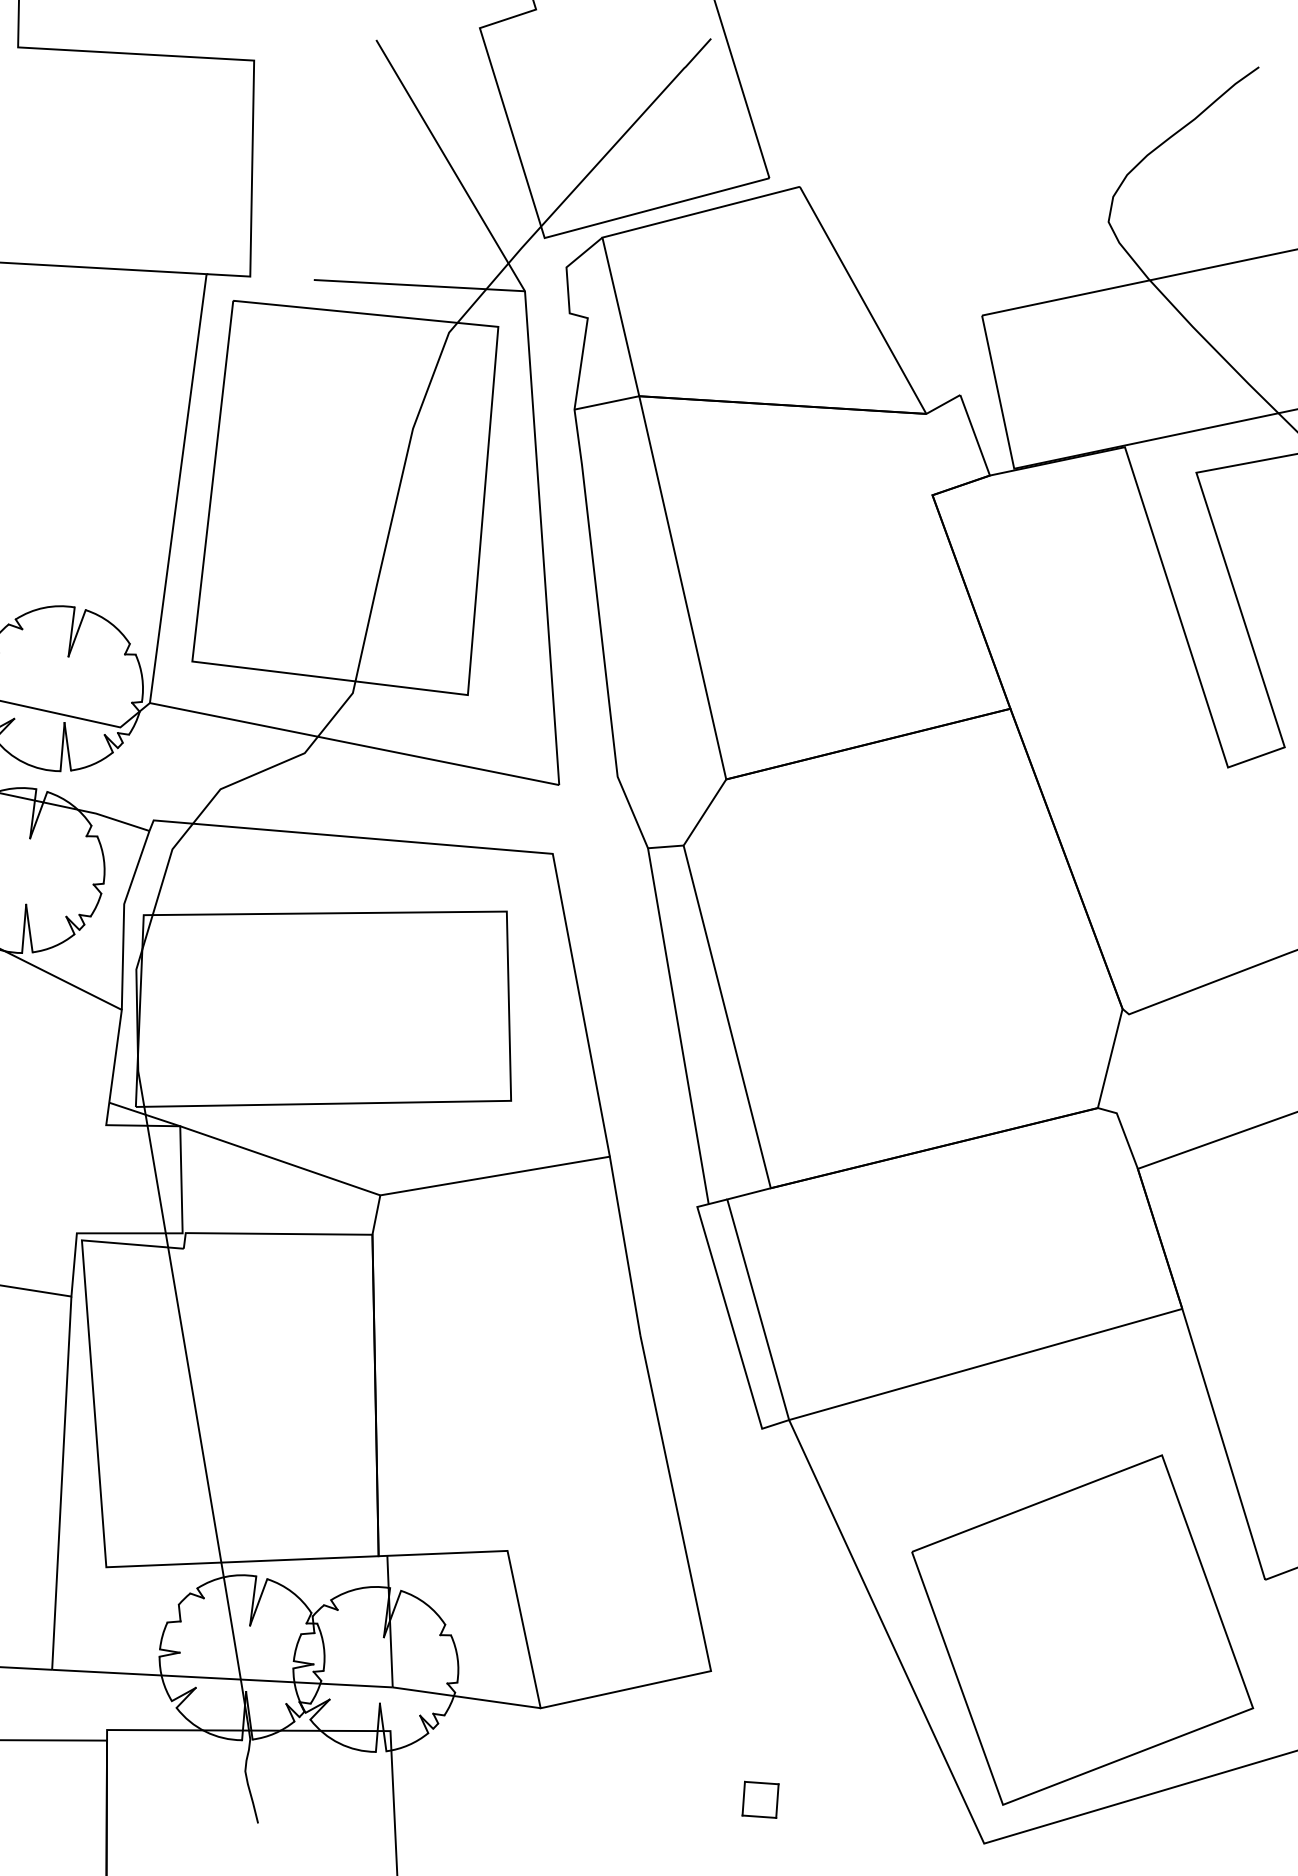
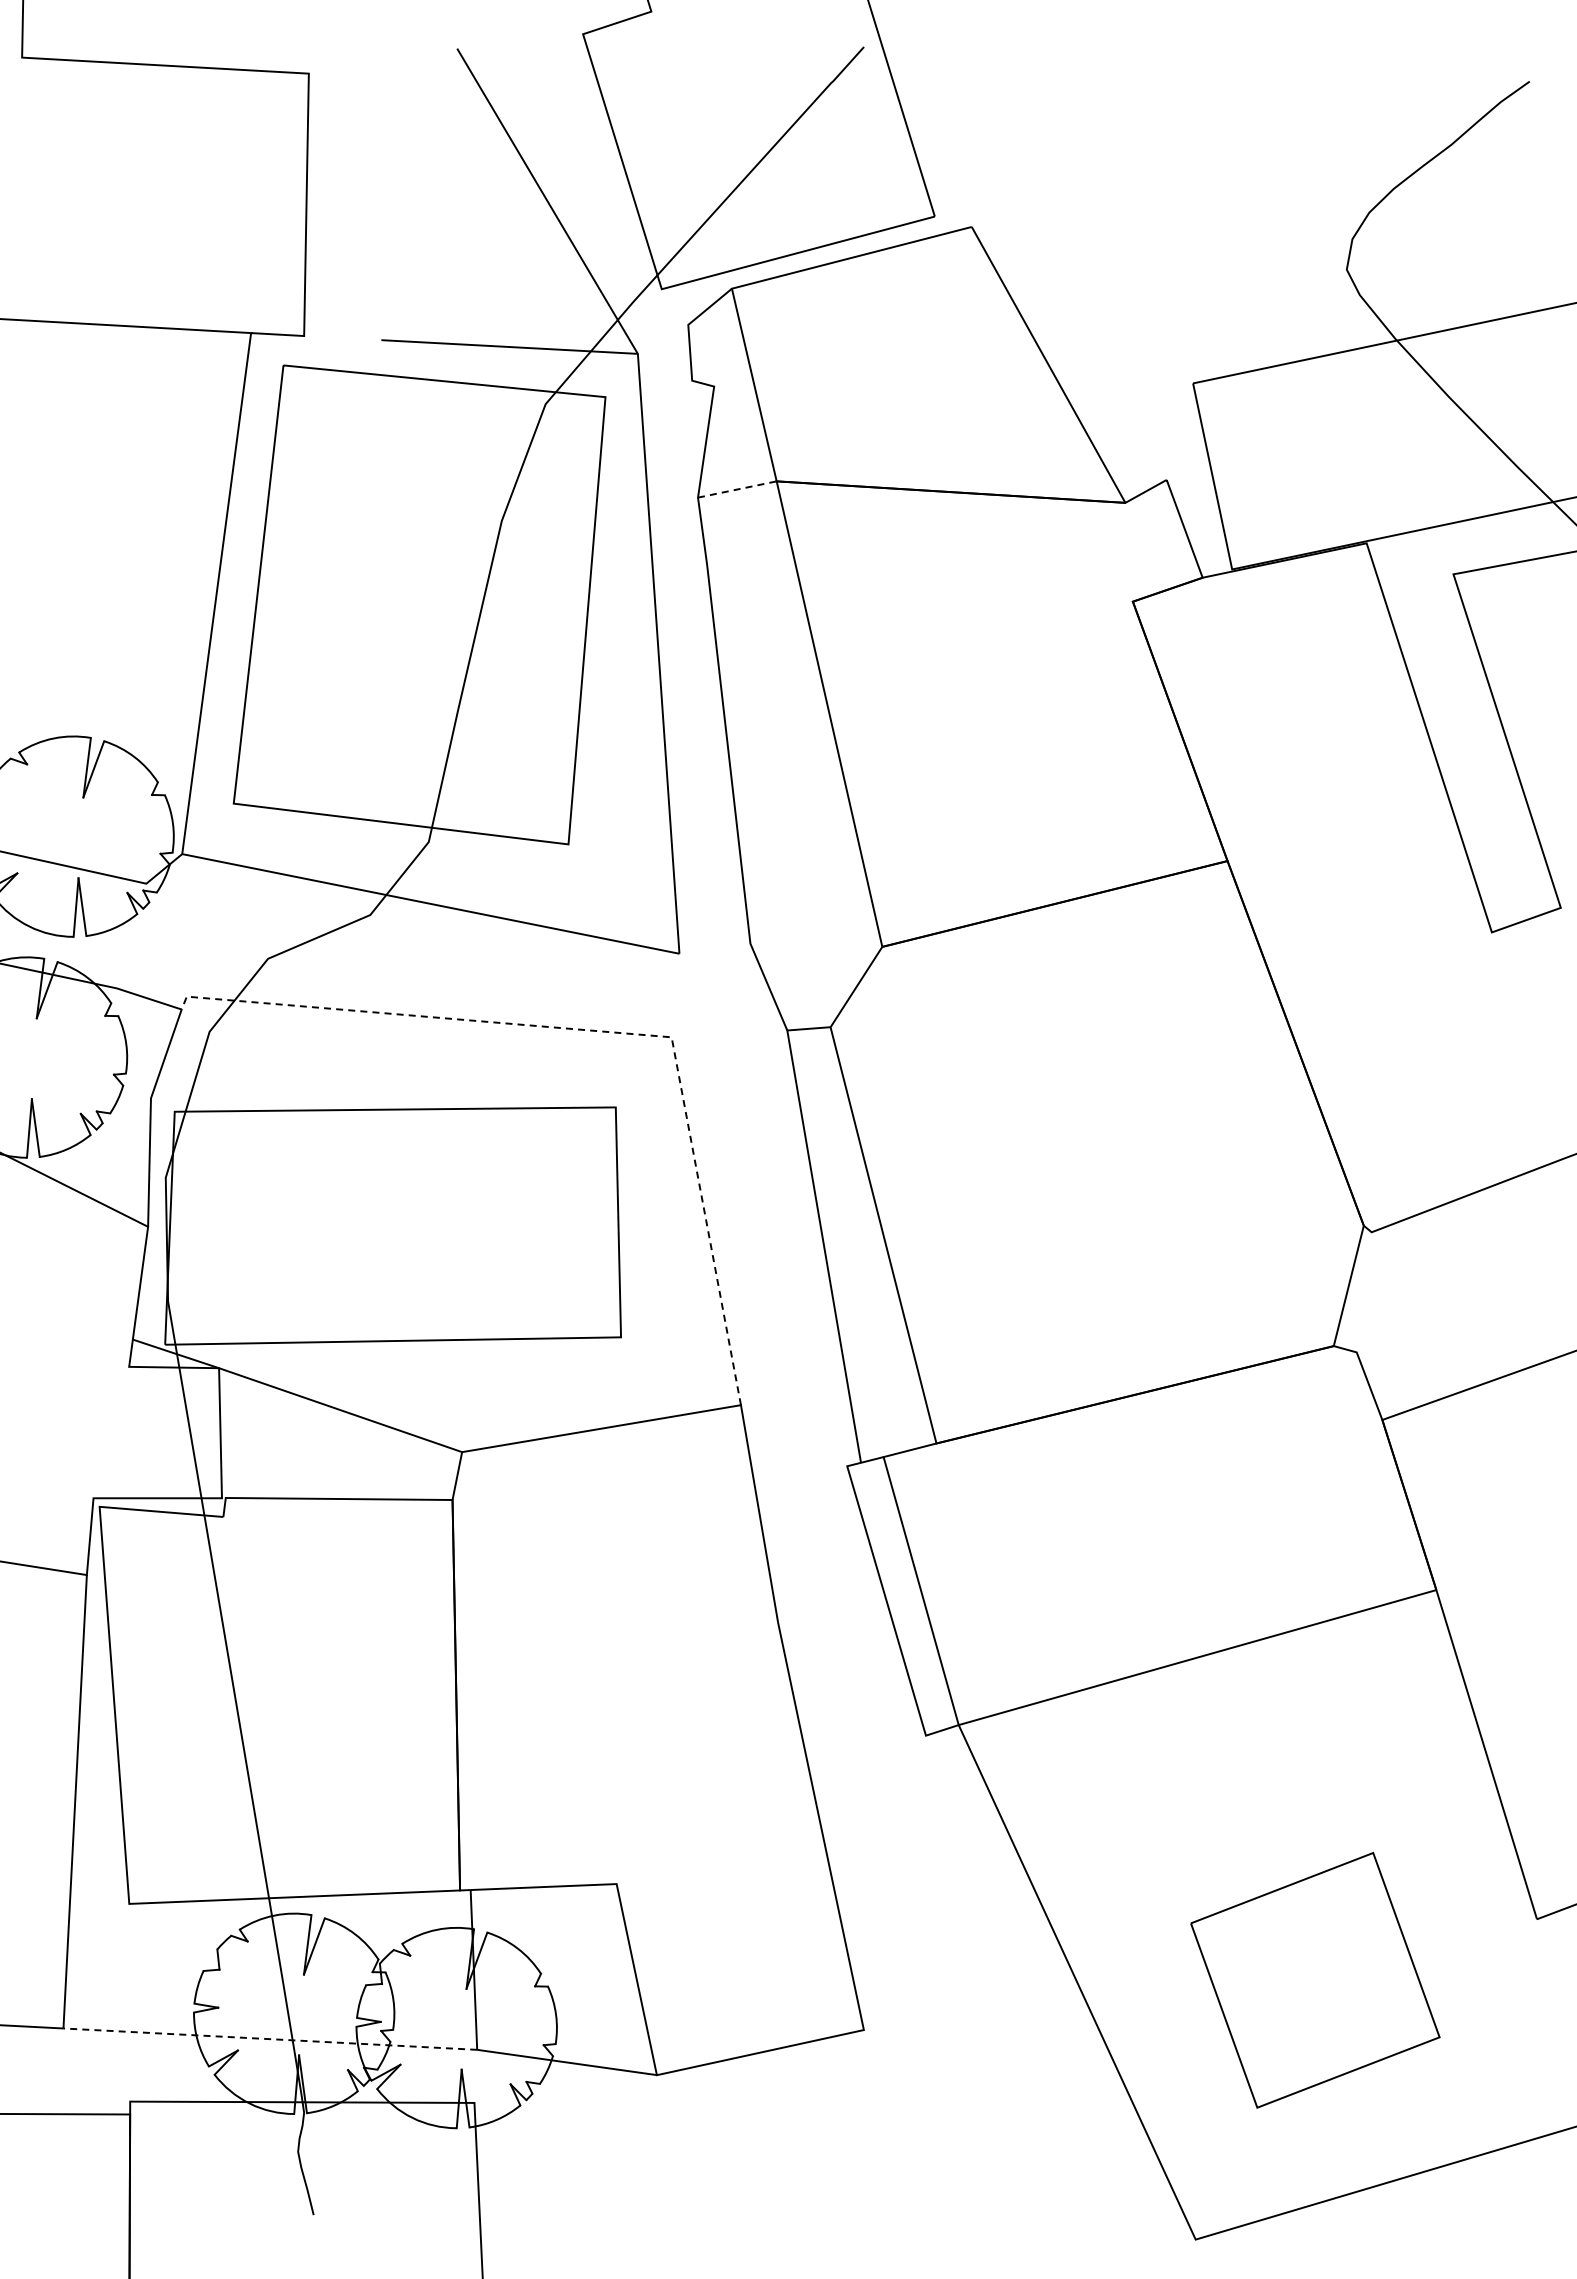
line: (607, 402) -> (737, 489), solid -> dashed
line: (500, 849) -> (608, 1032), solid -> dashed
part: (1082, 1630) -> (1315, 1980), size x0.6
line: (221, 1678) -> (269, 2039), solid -> dashed
part: (760, 1799) -> (923, 2186), removed

